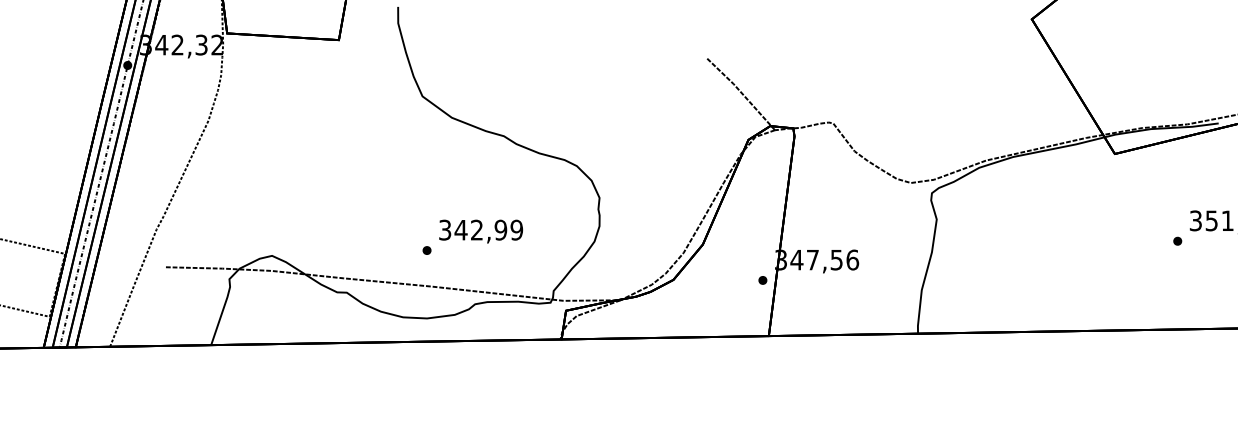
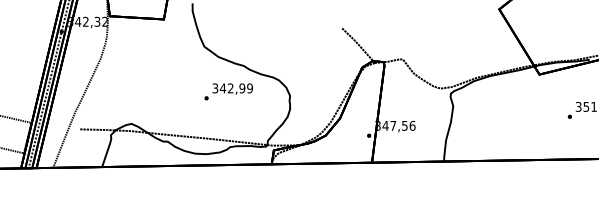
text: (472, 236) -> (228, 91), moved

